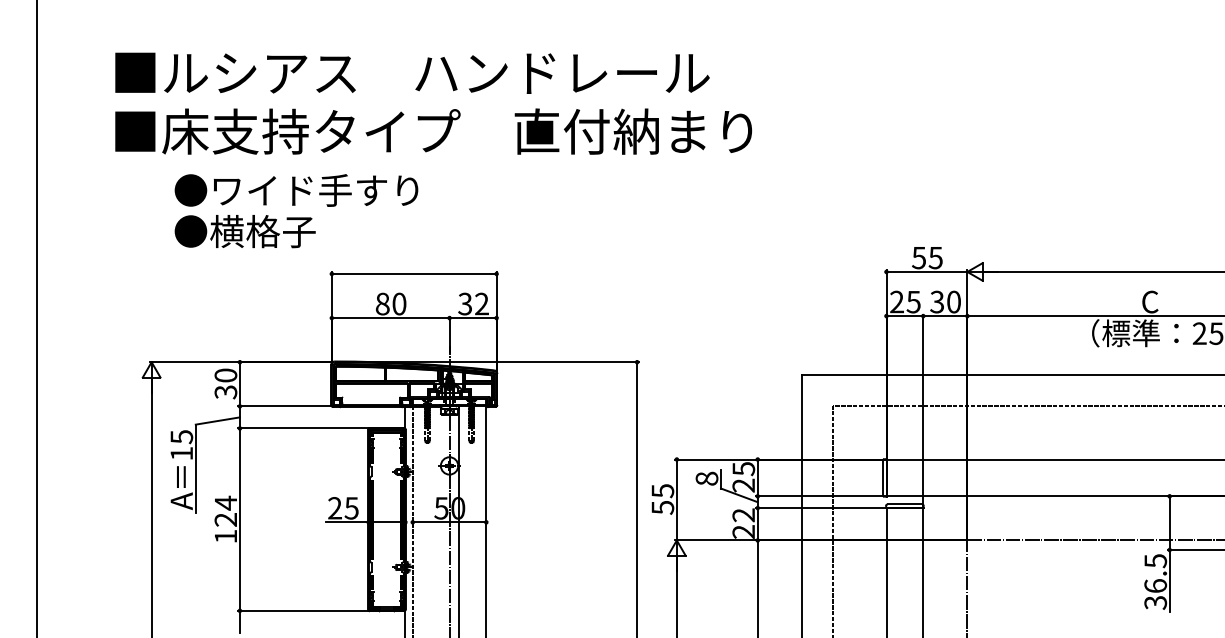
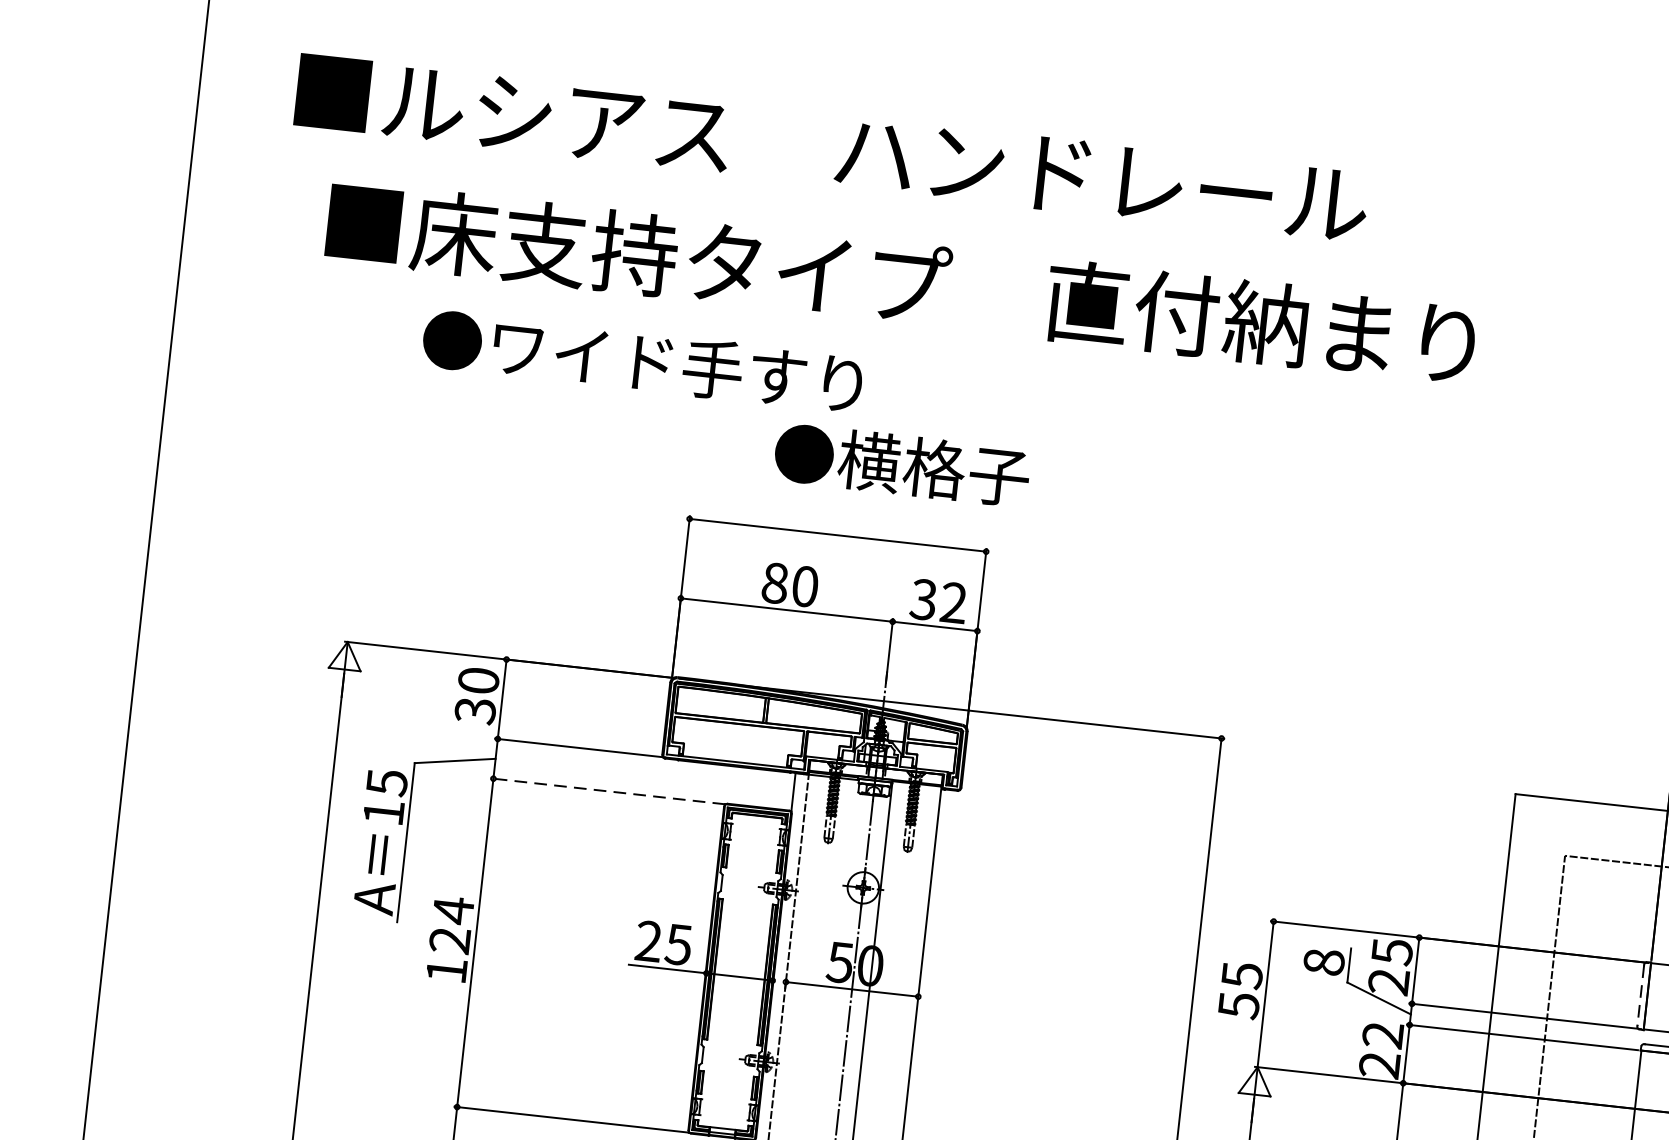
text: (412, 72) -> (831, 147), moved
text: (244, 231) -> (900, 464), moved
line: (303, 428) -> (607, 791), solid -> dashed
line: (882, 477) -> (1640, 994), solid -> dashed

